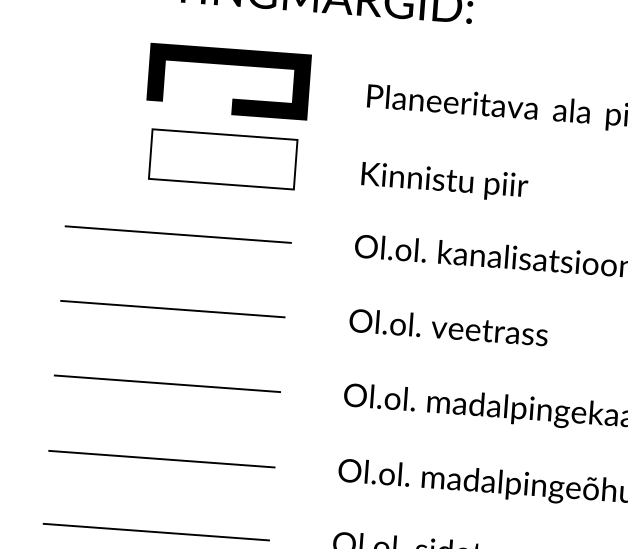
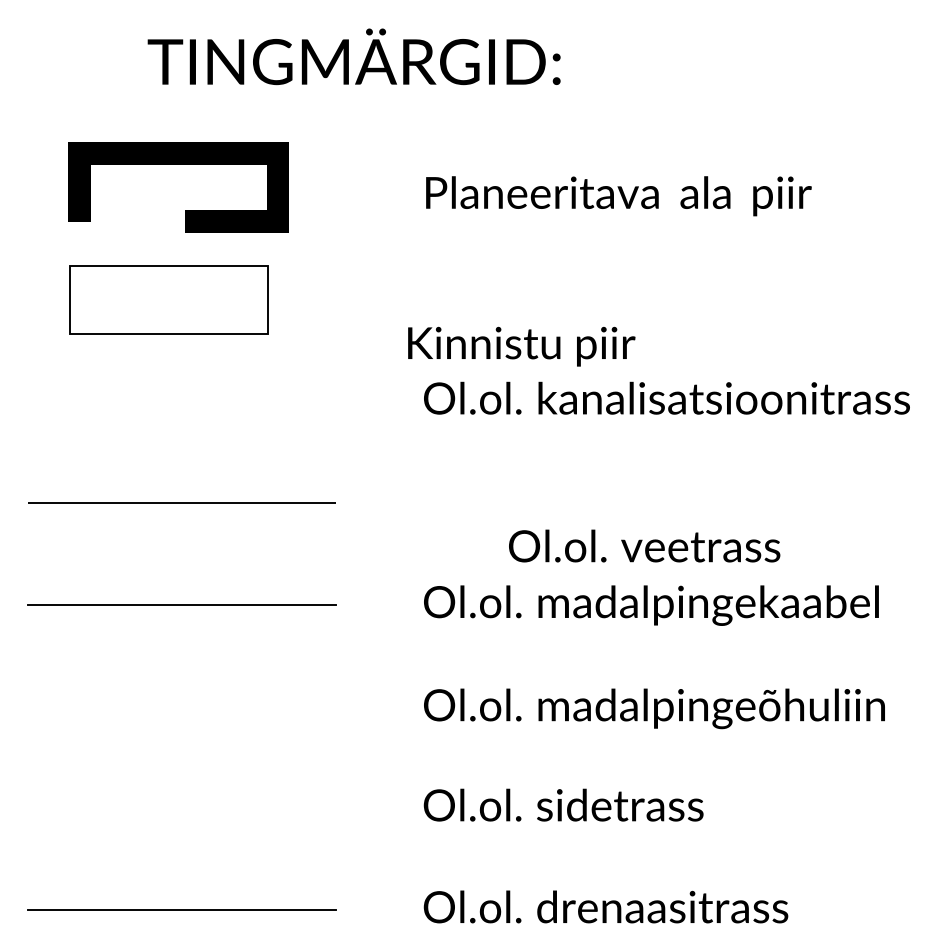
line: (229, 64) -> (178, 164), moved
part: (223, 159) -> (168, 299), moved
text: (444, 181) -> (521, 346), moved
line: (178, 234) -> (182, 400), removed
text: (448, 326) -> (644, 545), moved
line: (162, 459) -> (182, 708), removed
line: (155, 532) -> (181, 808), removed

